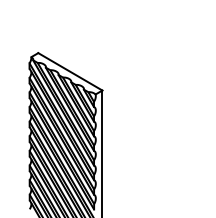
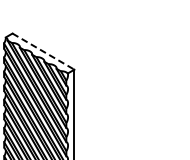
line: (70, 72) -> (43, 52), solid -> dashed

